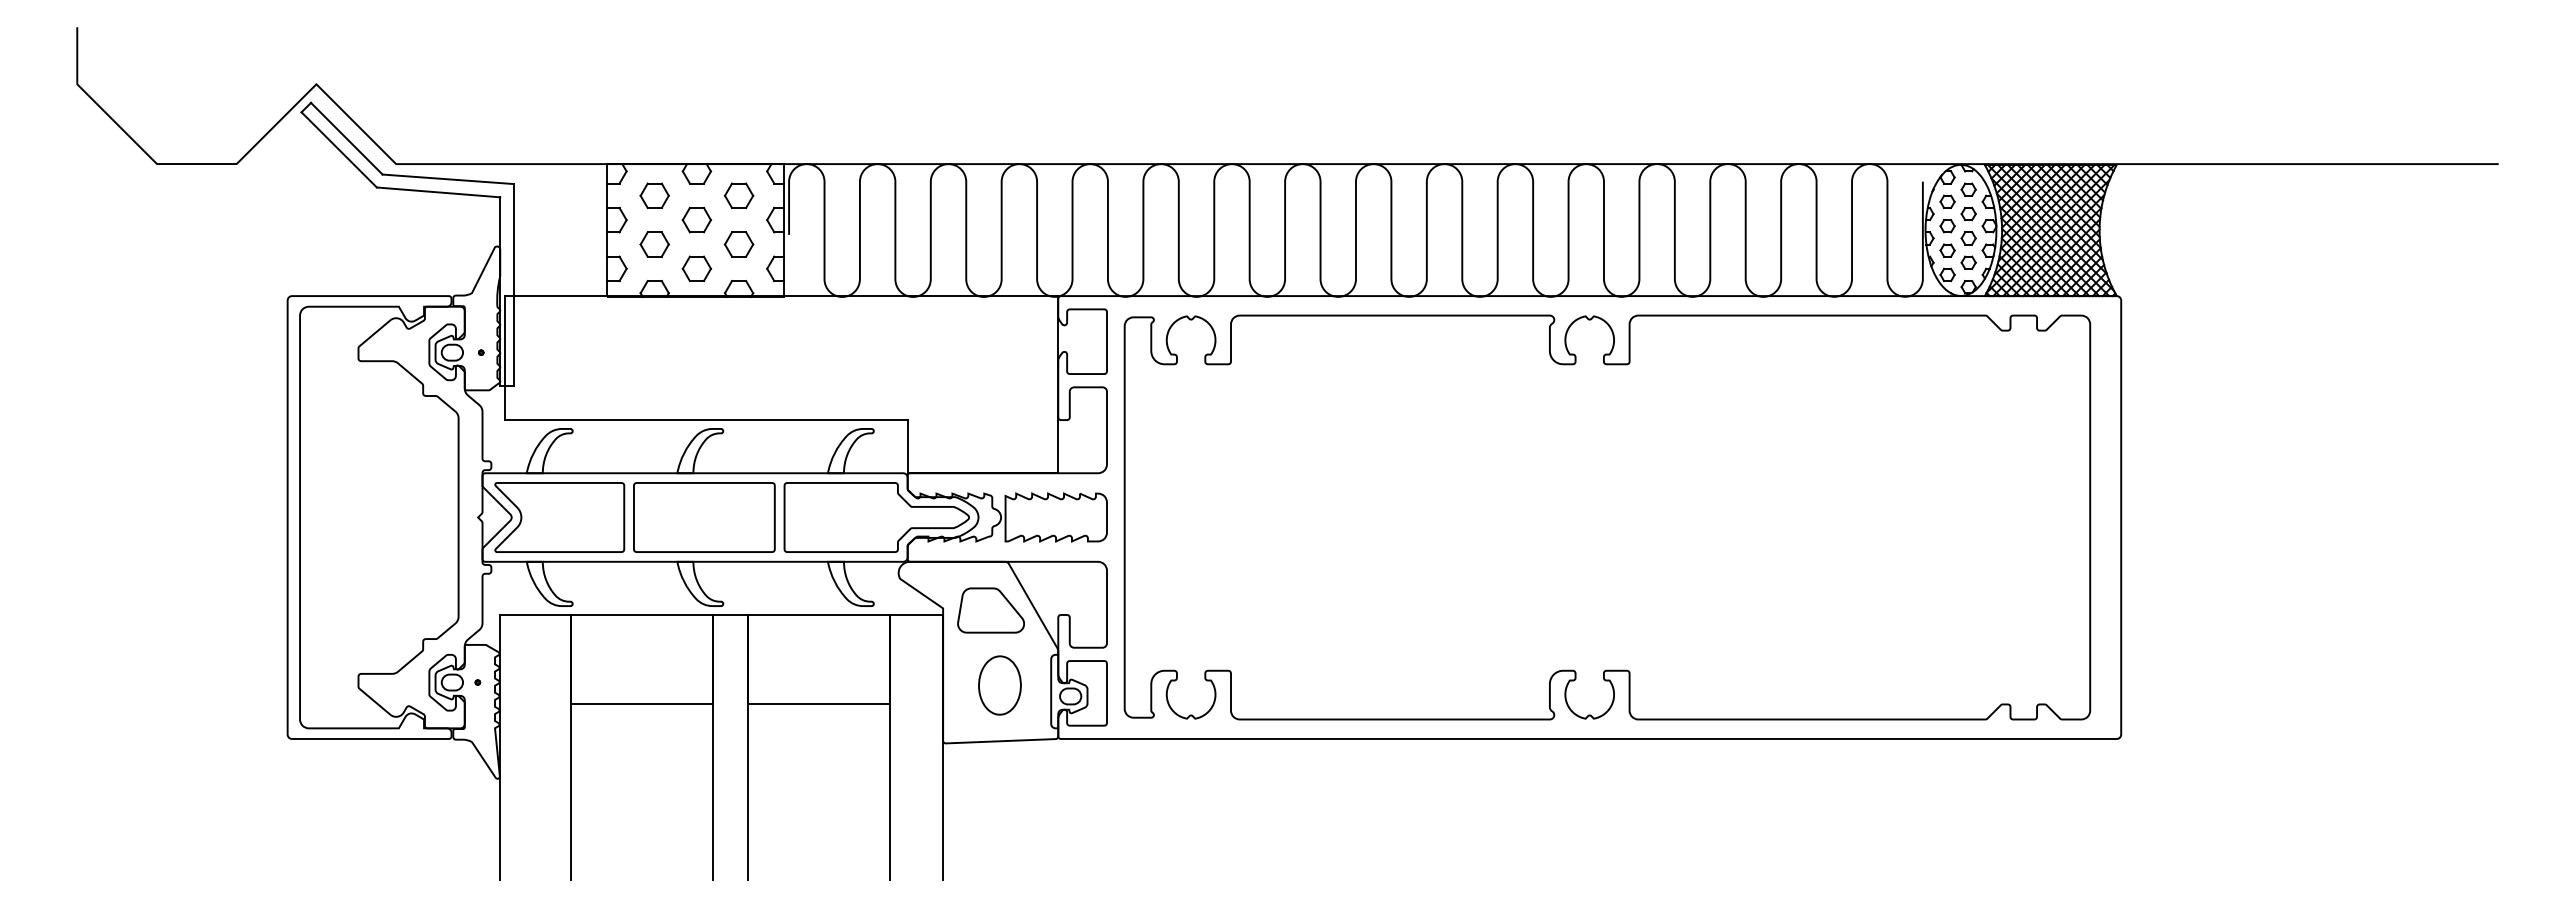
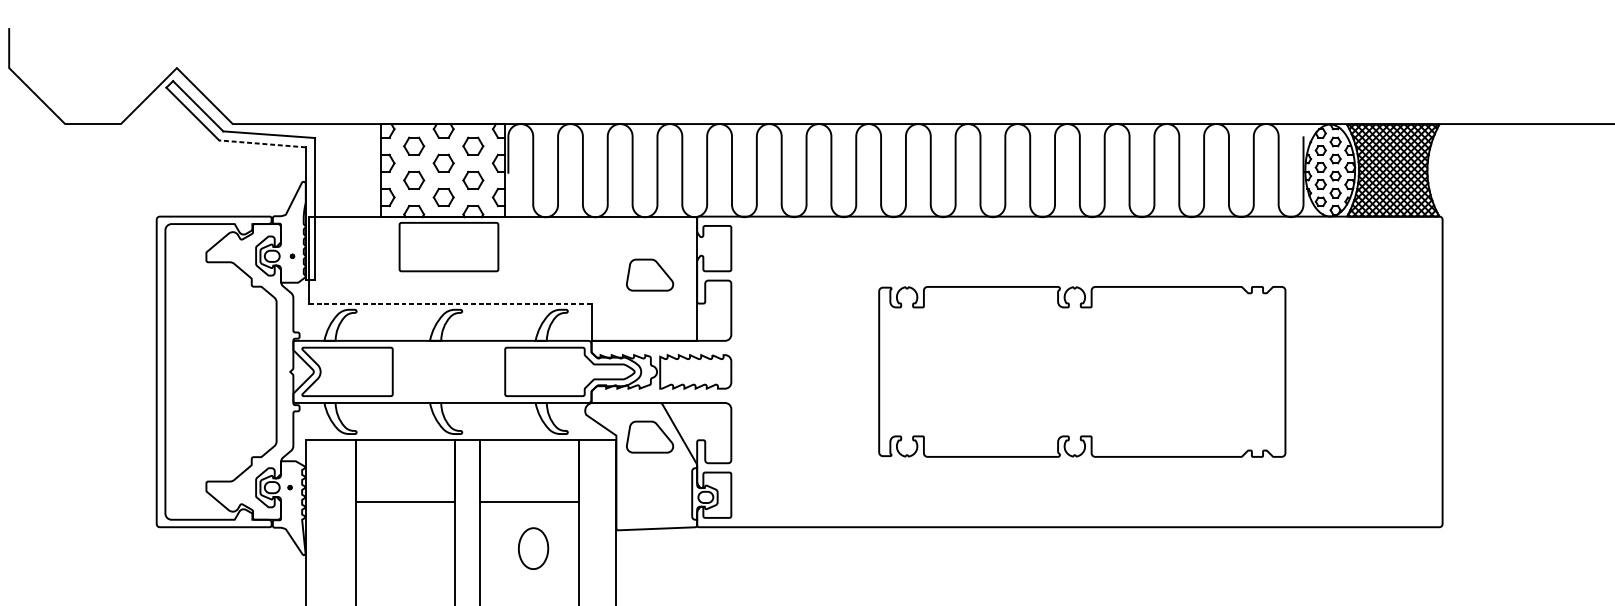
line: (438, 192) -> (262, 143), solid -> dashed
part: (990, 379) -> (649, 275), added
line: (706, 420) -> (450, 303), solid -> dashed
part: (704, 517) -> (449, 247), moved
part: (1607, 517) -> (1082, 371), size x0.6
part: (999, 685) -> (533, 548), moved

